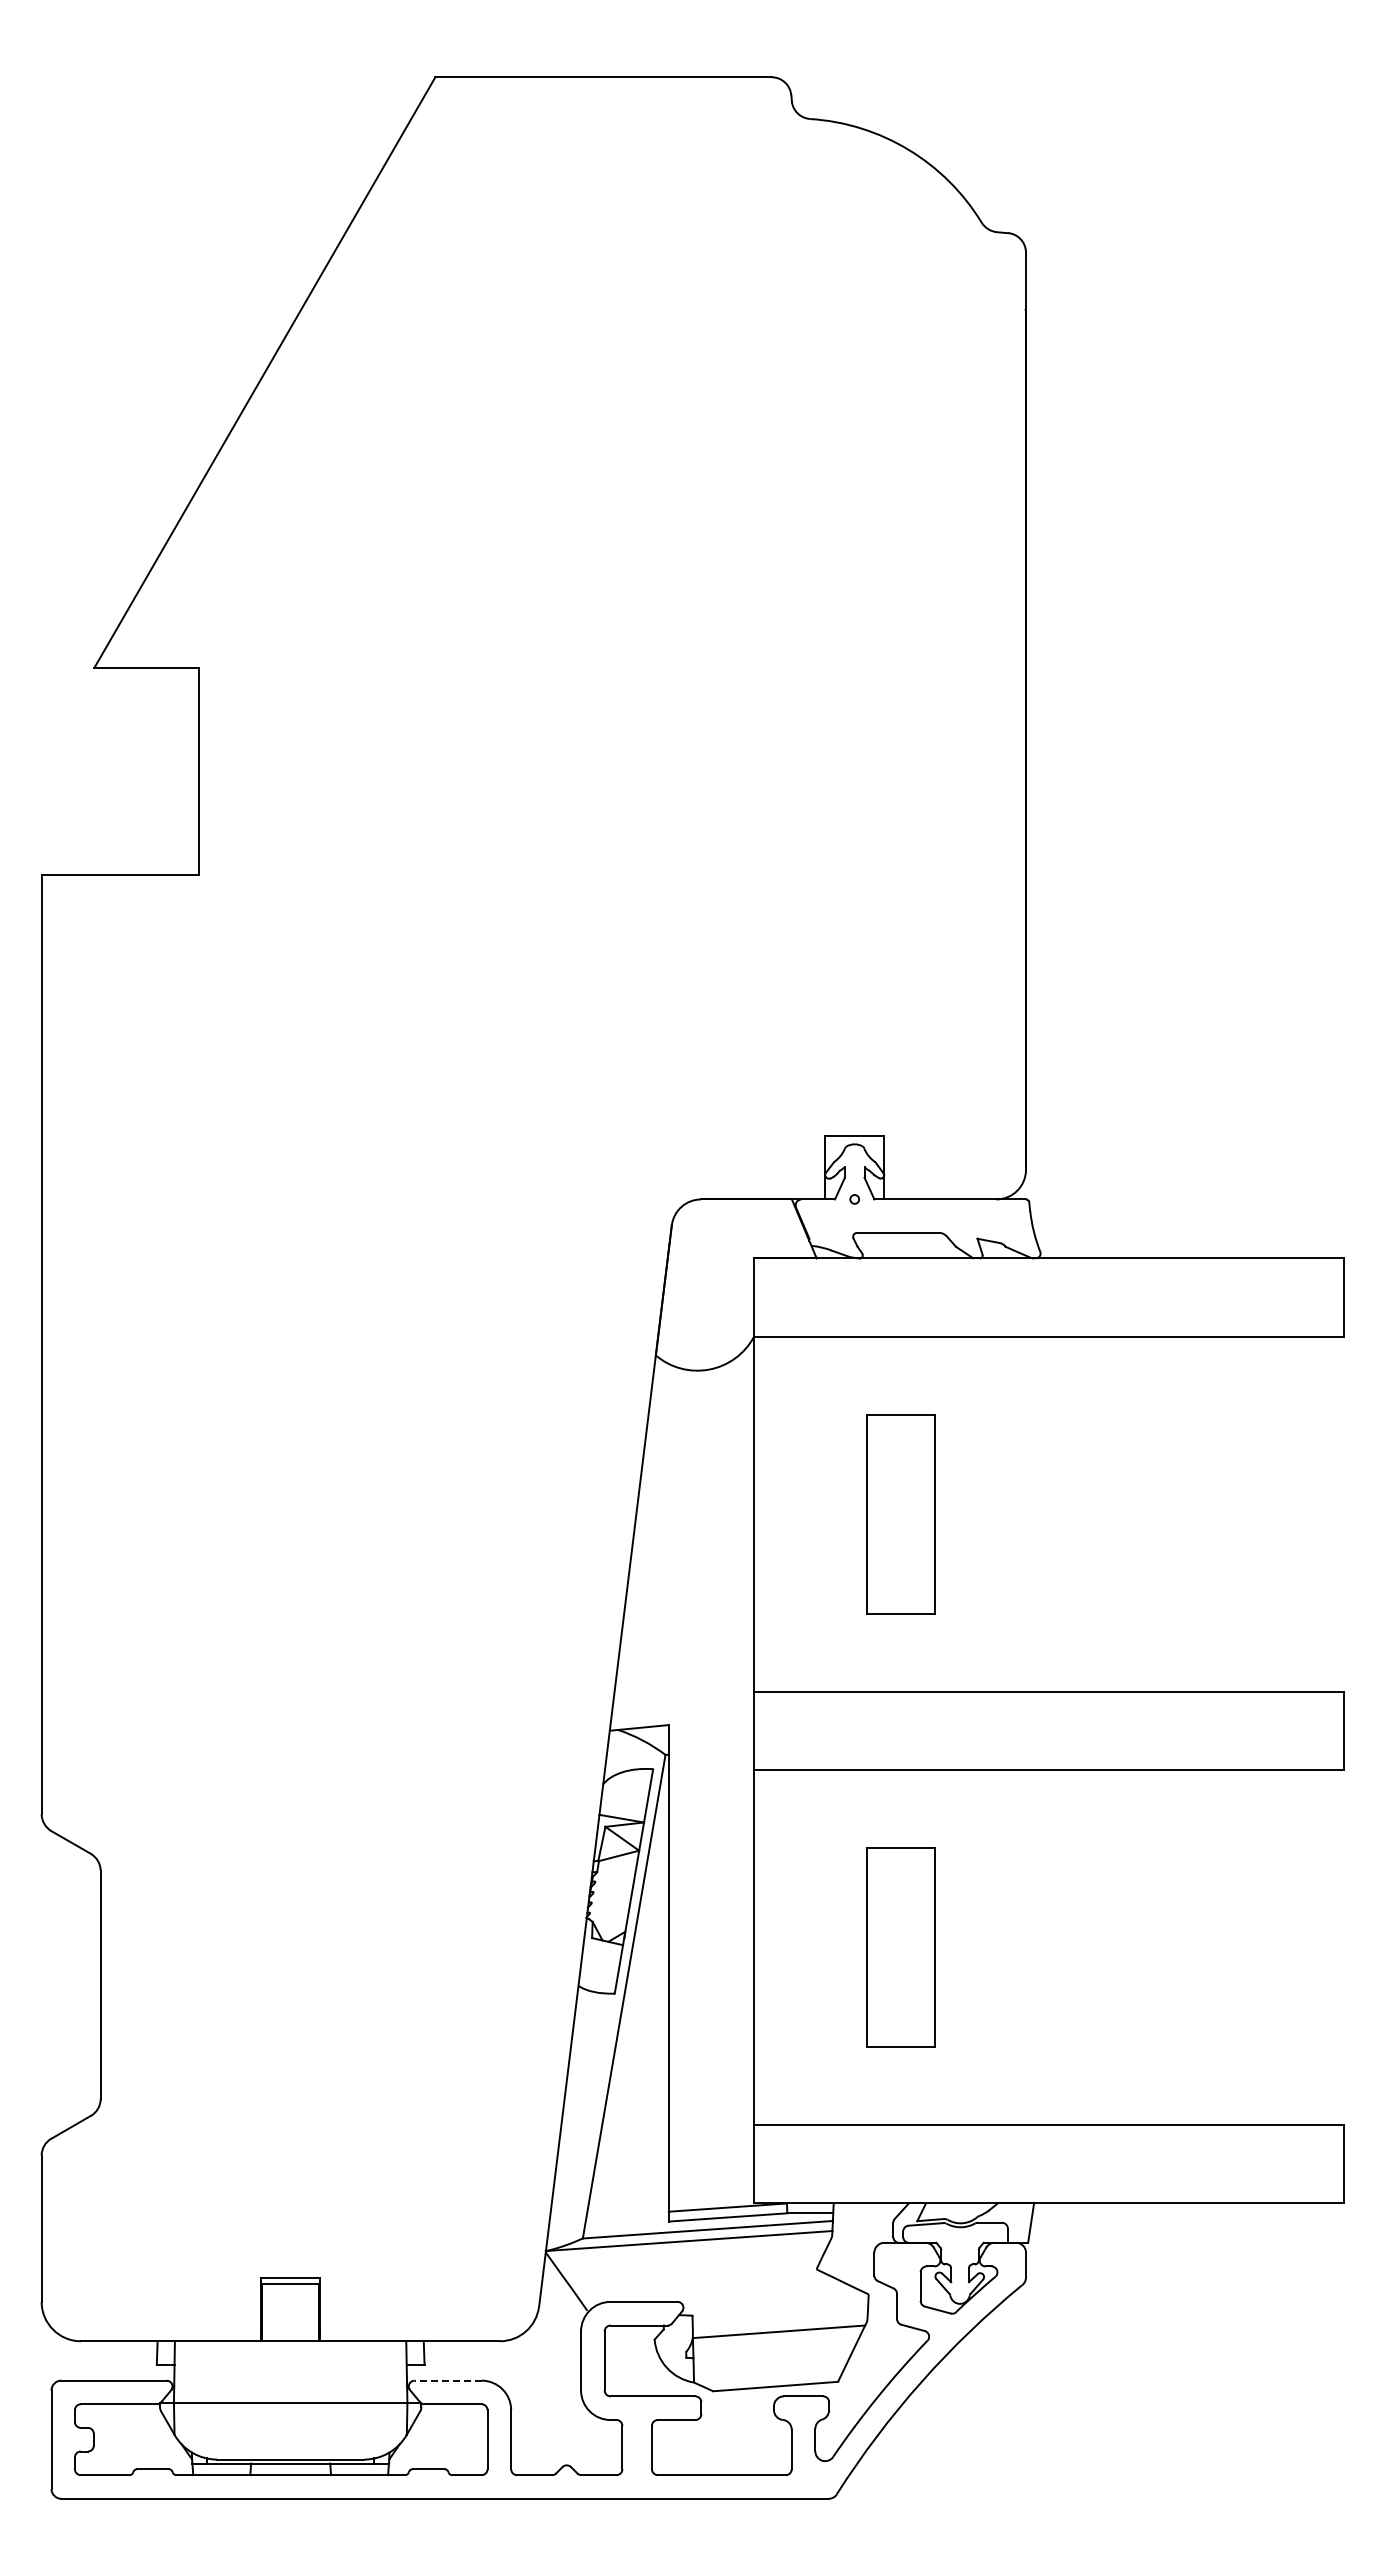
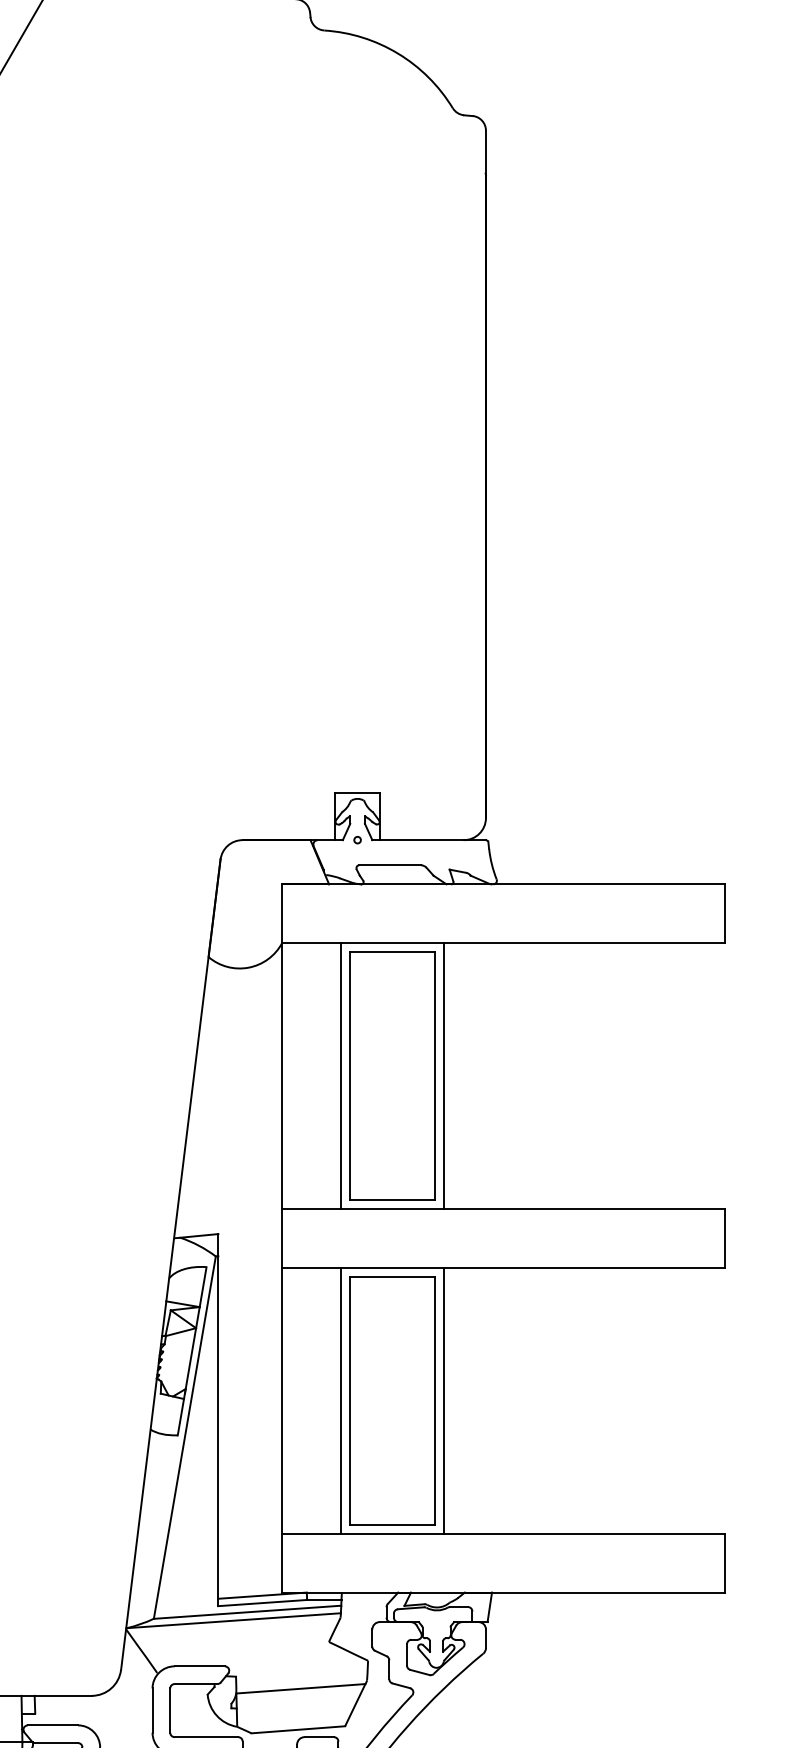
line: (832, 1514) -> (340, 1076), added
part: (900, 1514) -> (391, 1076), size x1.67
line: (970, 1514) -> (444, 1076), added
line: (832, 1947) -> (340, 1400), added
part: (900, 1947) -> (391, 1400), size x1.67
line: (970, 1947) -> (444, 1400), added
line: (447, 2380) -> (52, 1725), dashed -> solid

